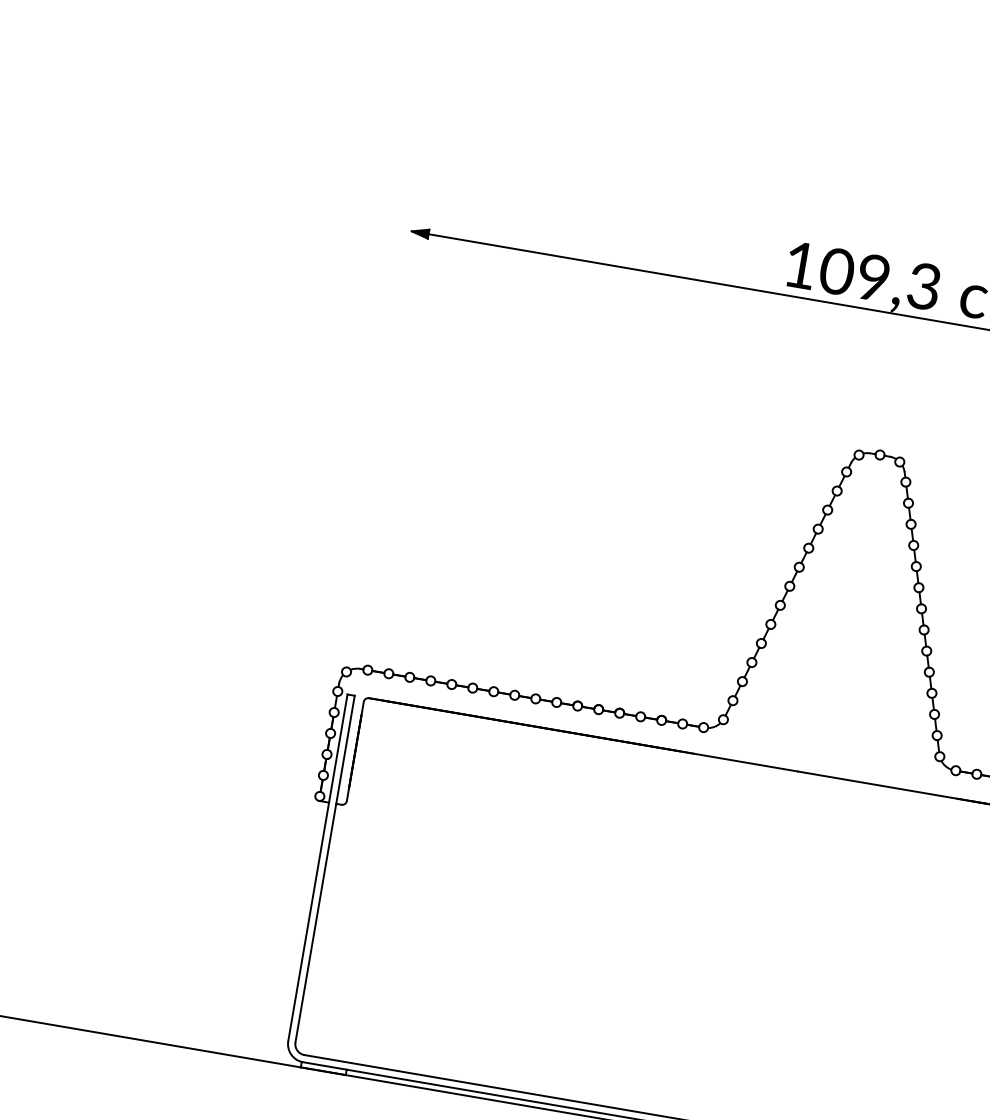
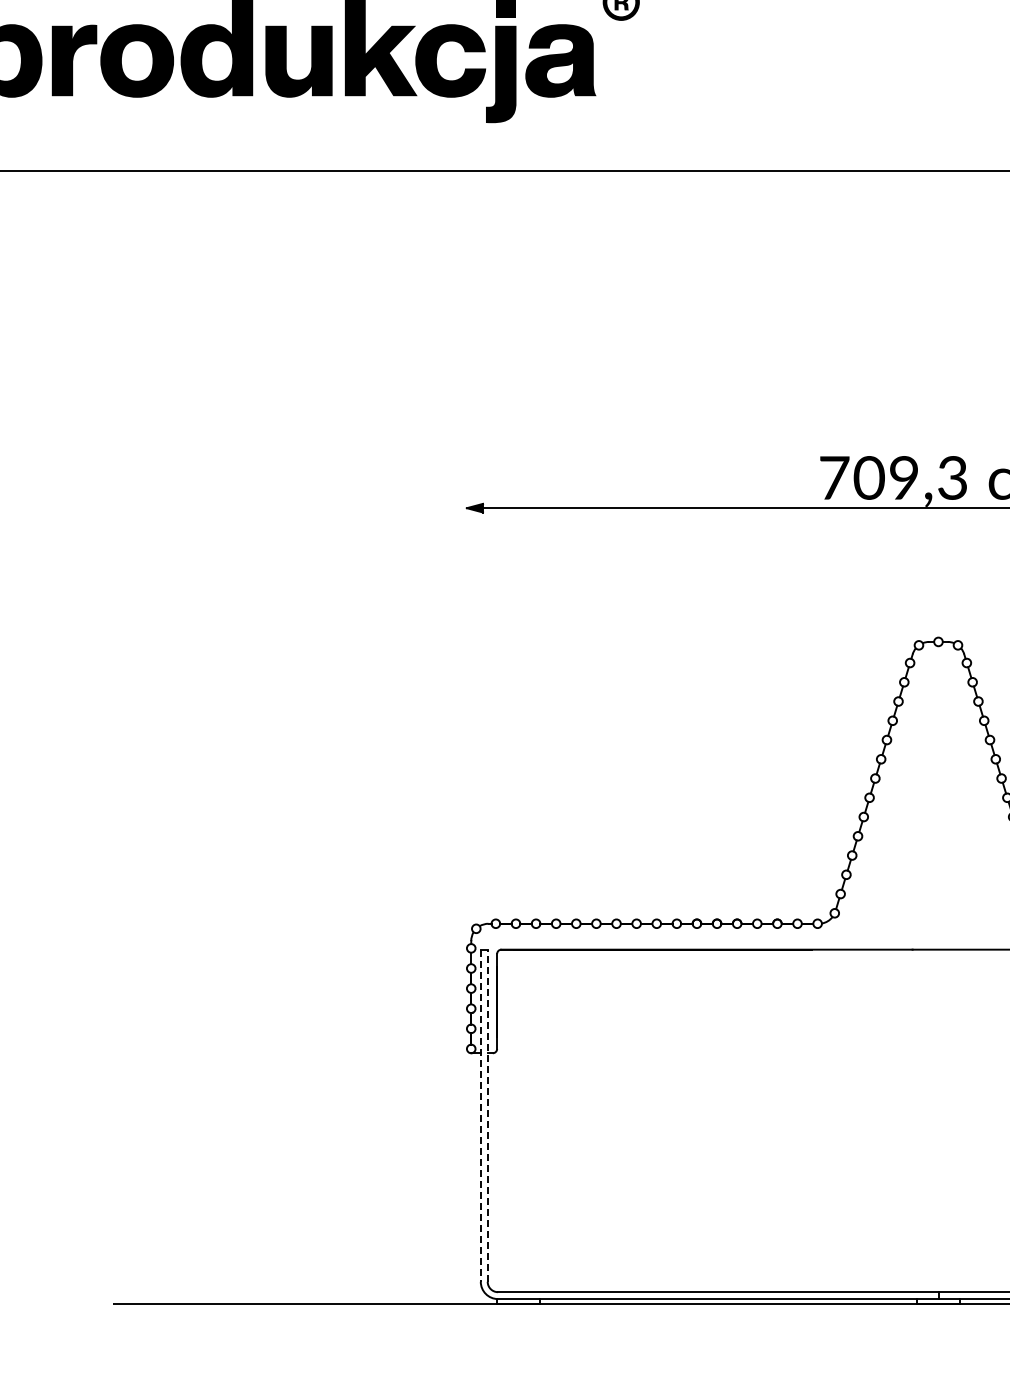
text: (800, 264) -> (834, 477), 109,3 -> 709,3
line: (317, 868) -> (480, 1116), solid -> dashed
line: (324, 868) -> (487, 1115), solid -> dashed

